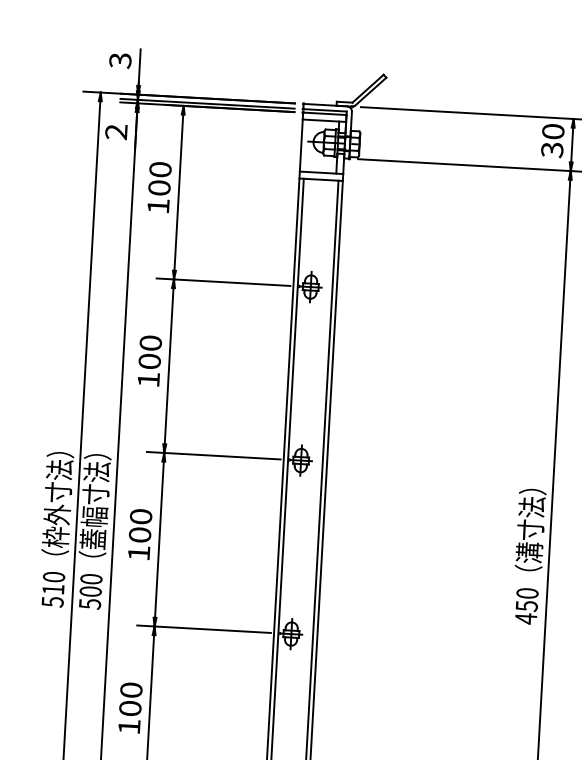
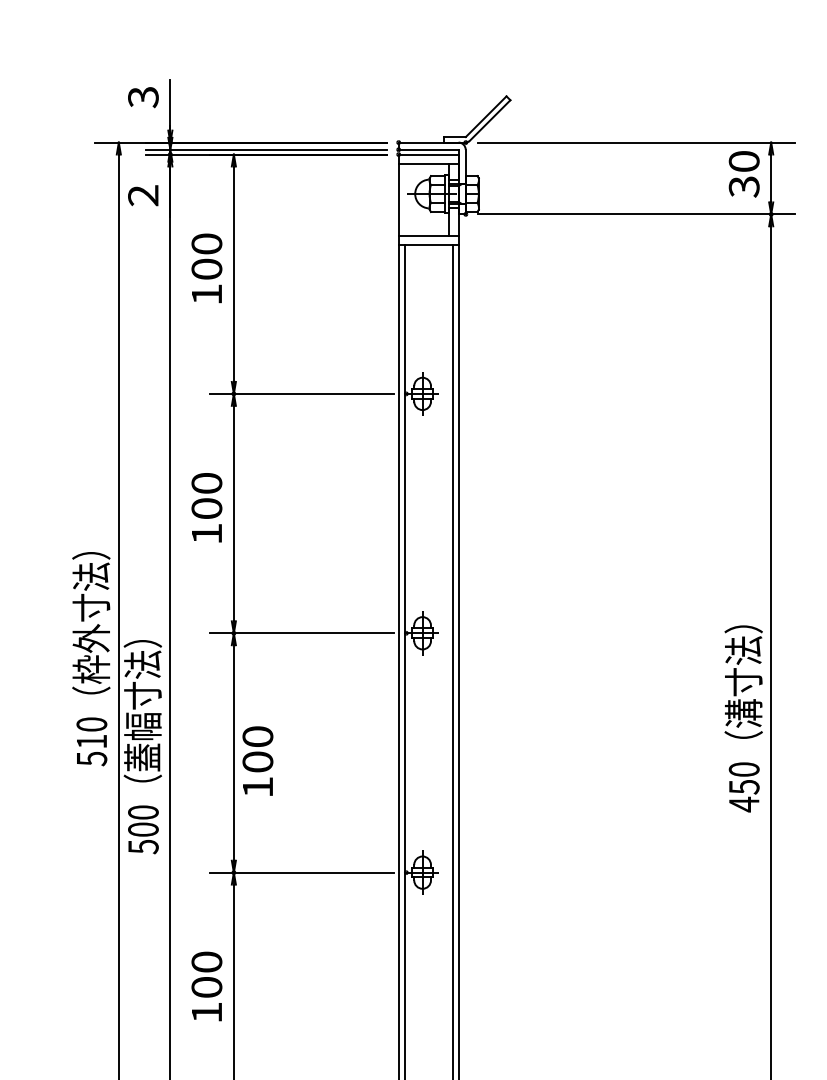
text: (56, 529) -> (91, 659), moved
text: (139, 533) -> (257, 760), moved
text: (529, 556) -> (743, 718), moved

